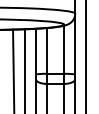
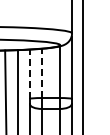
line: (36, 51) -> (30, 74), solid -> dashed
line: (46, 51) -> (41, 73), solid -> dashed

